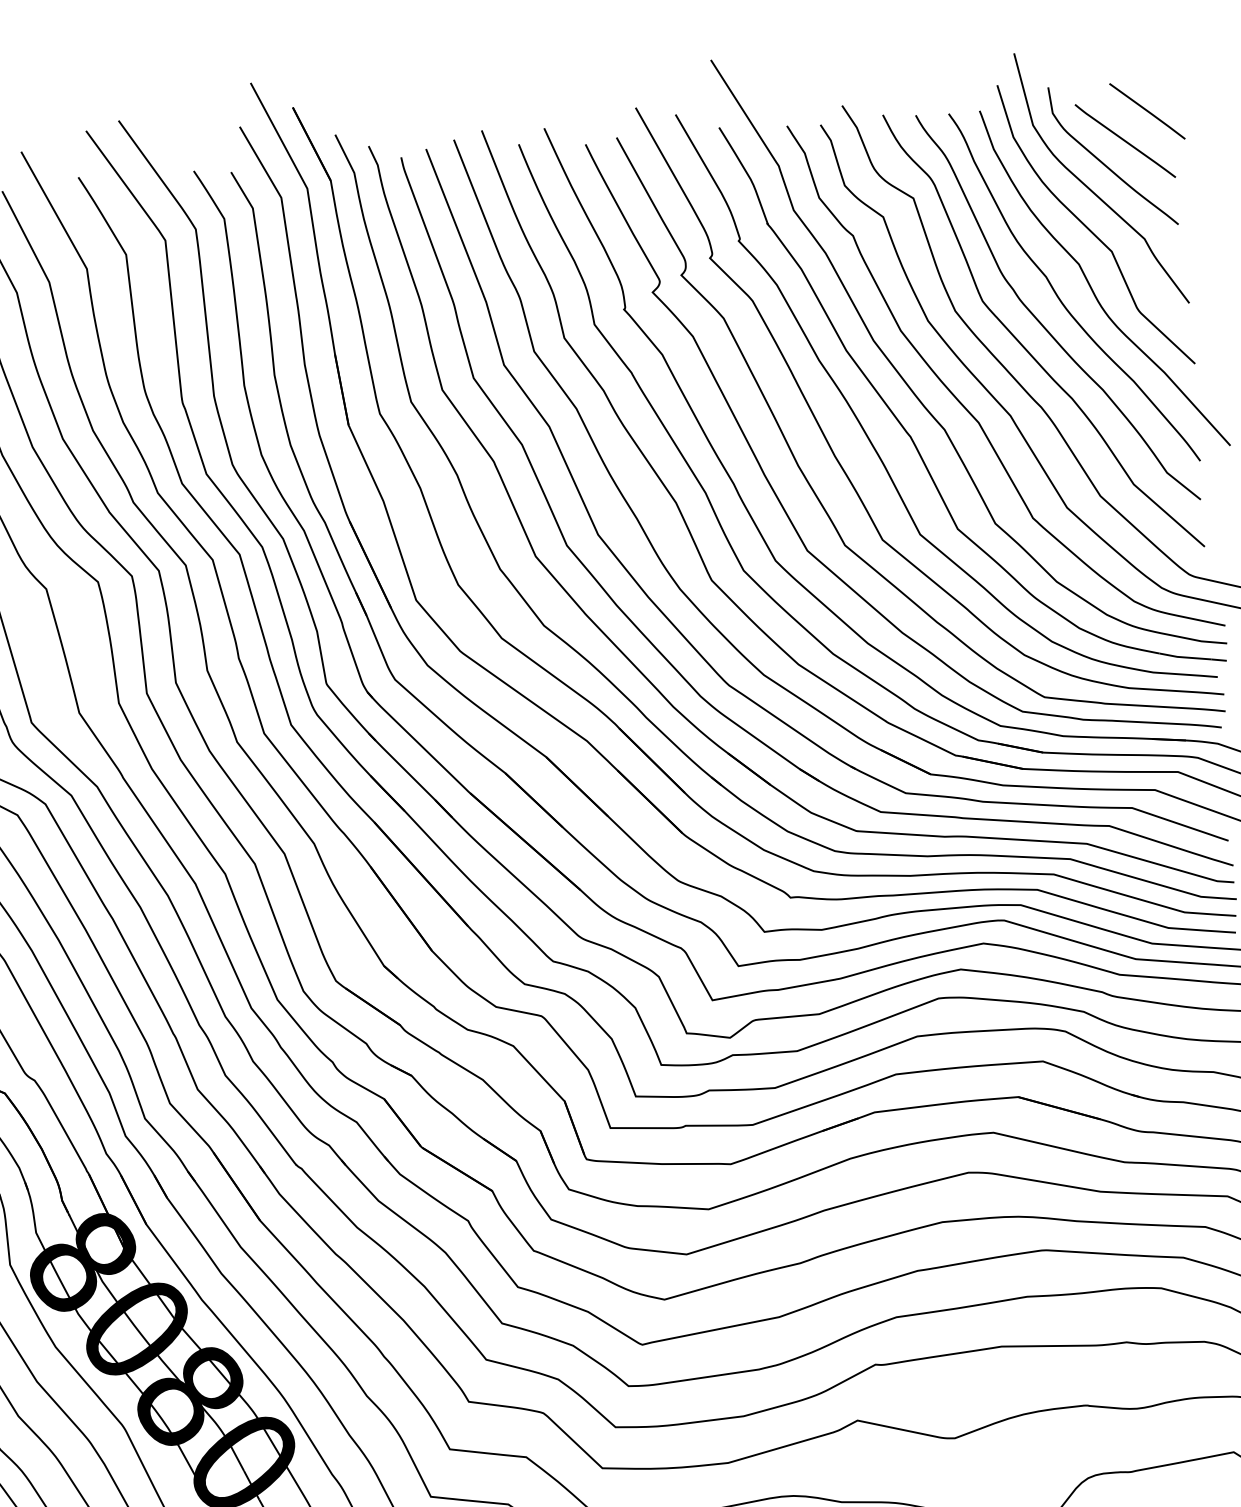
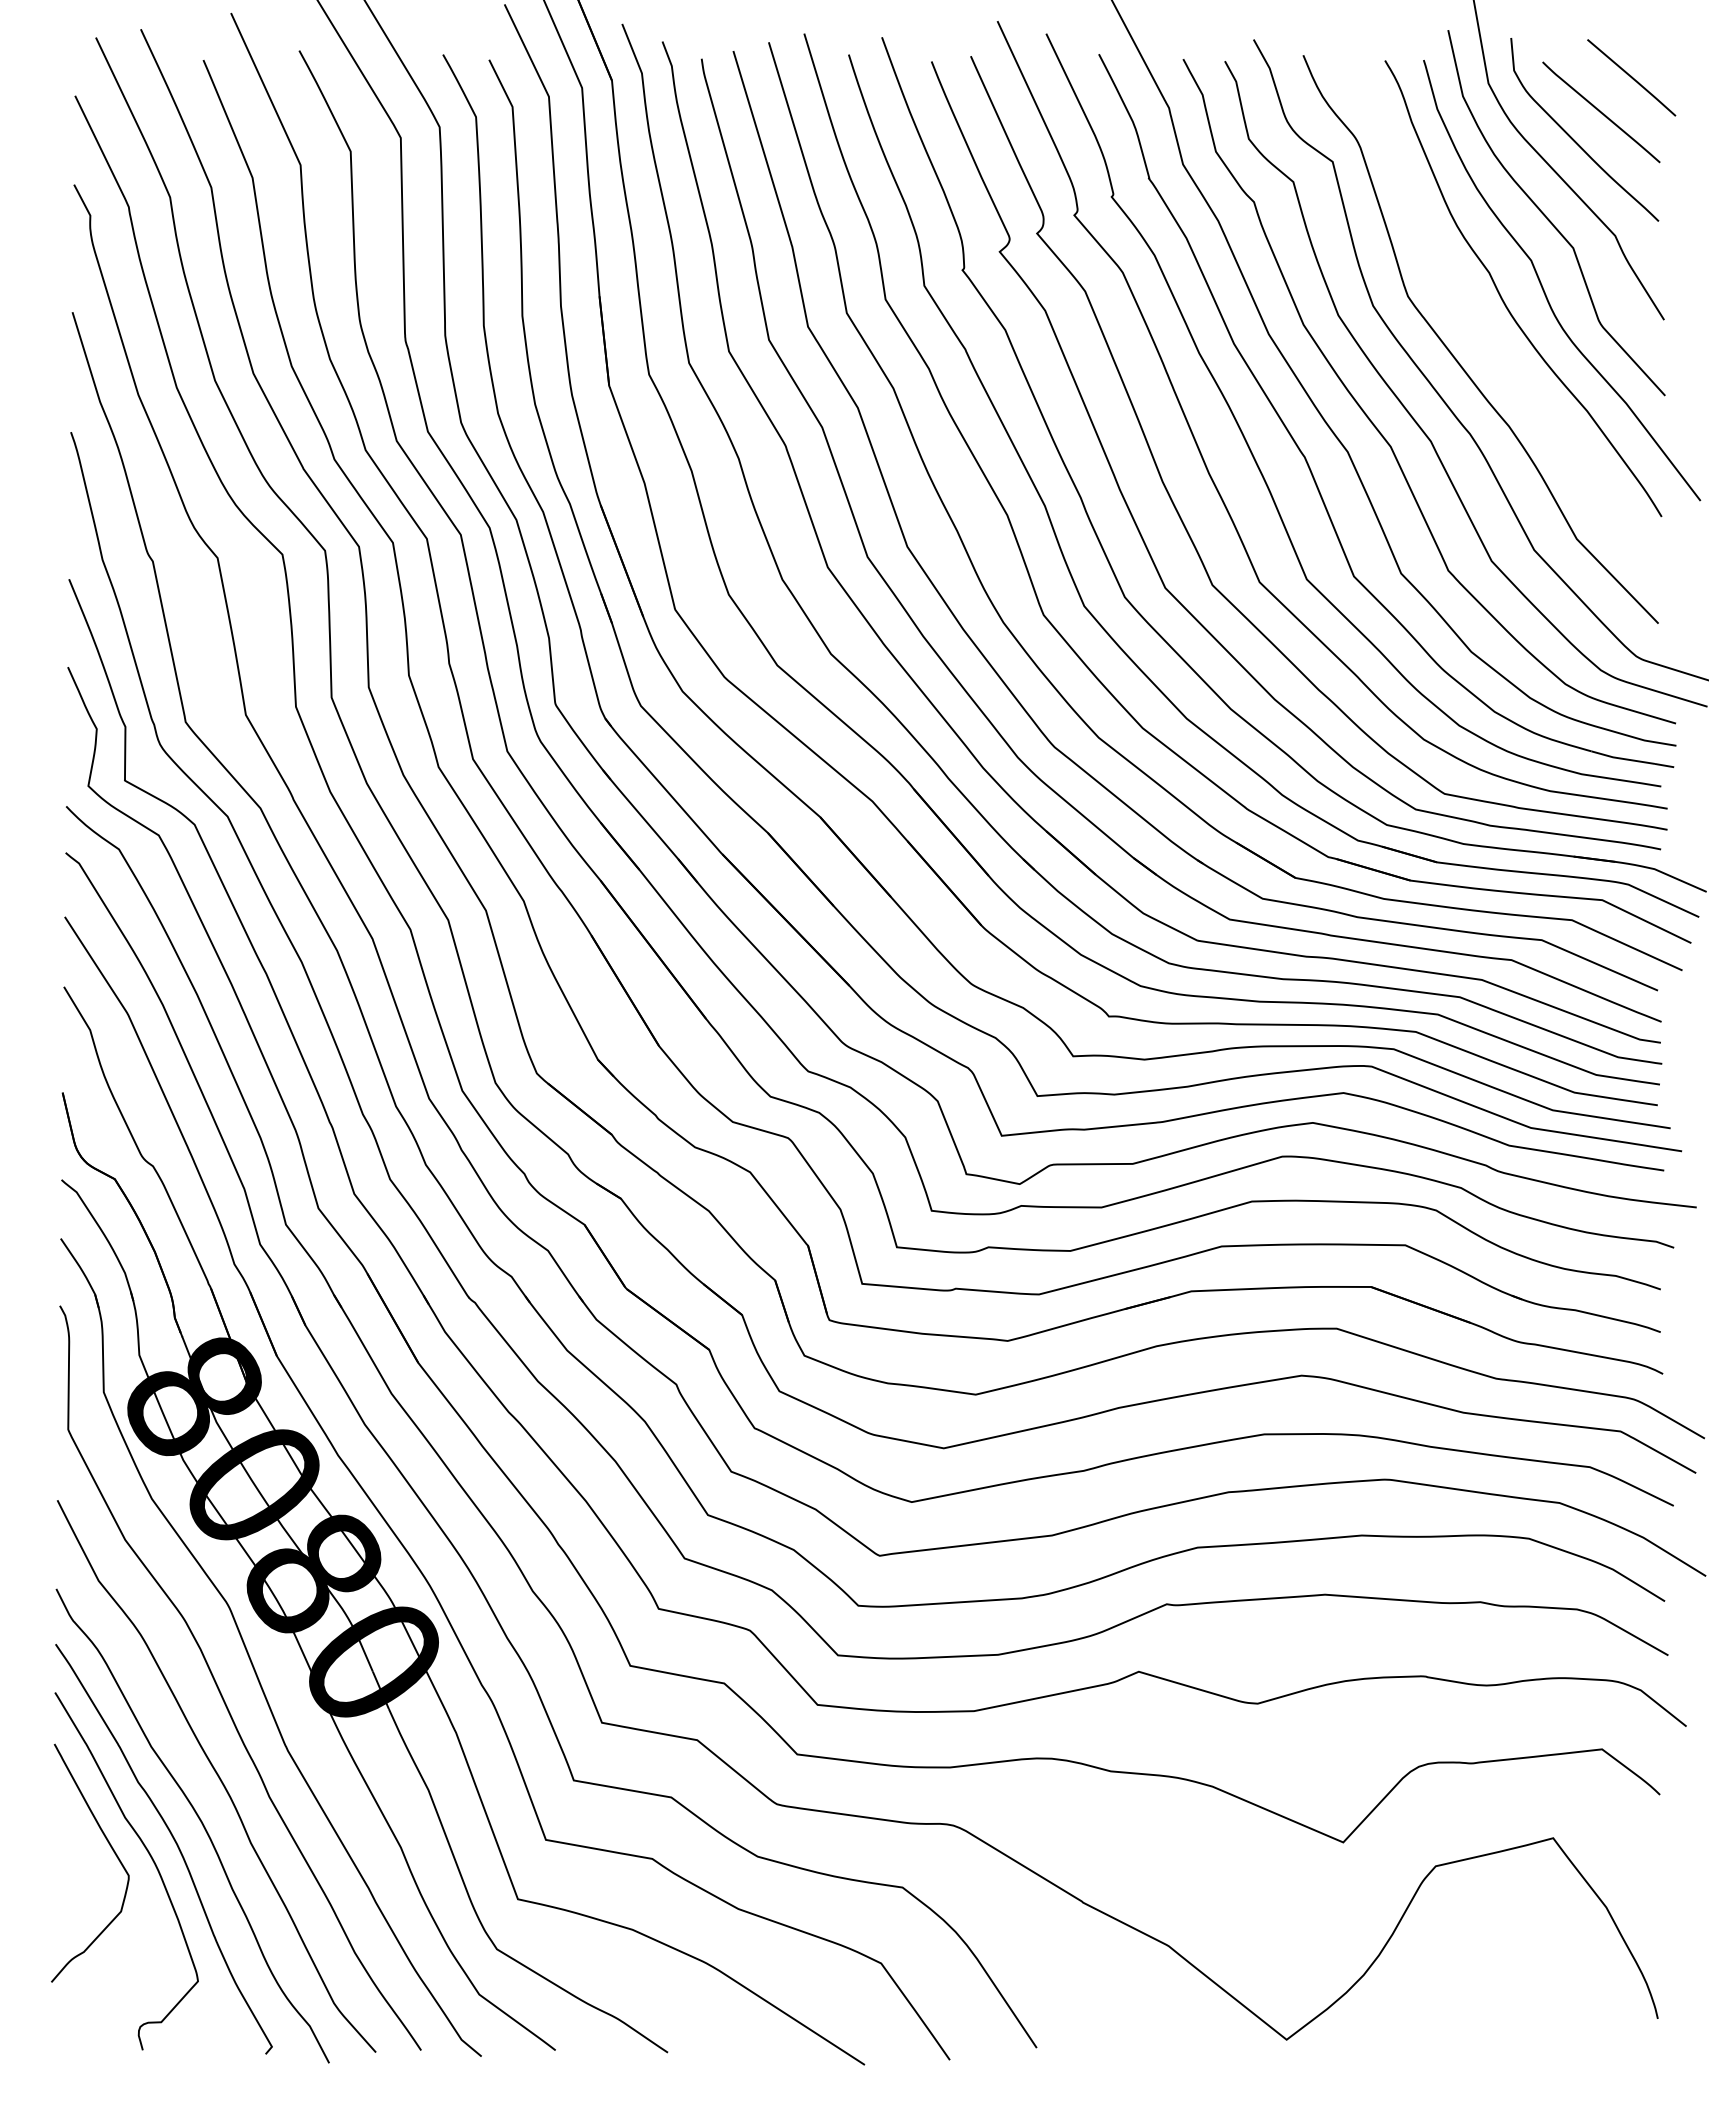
curve: (1040, 321) -> (1477, 327), removed

